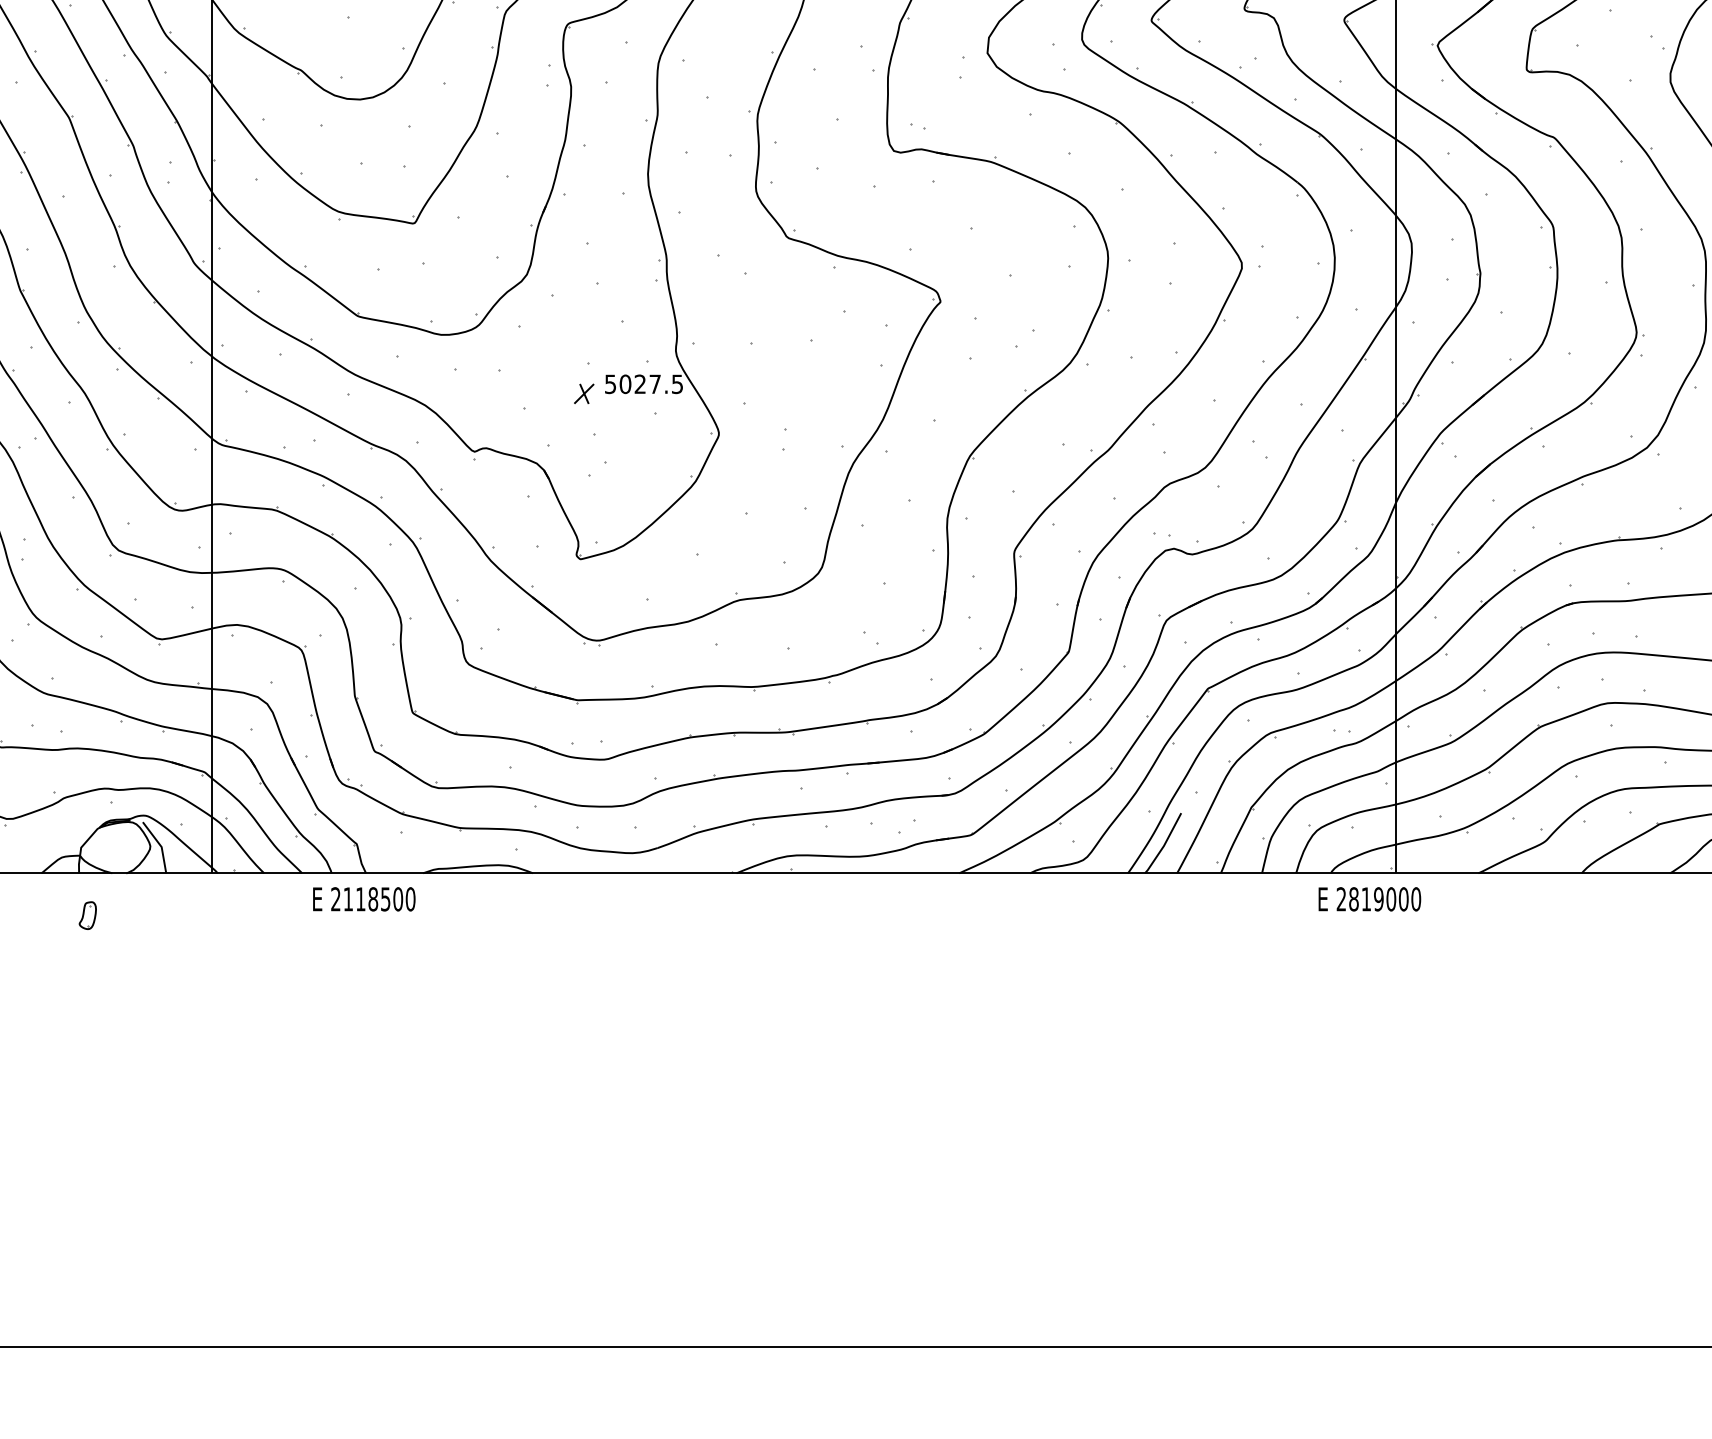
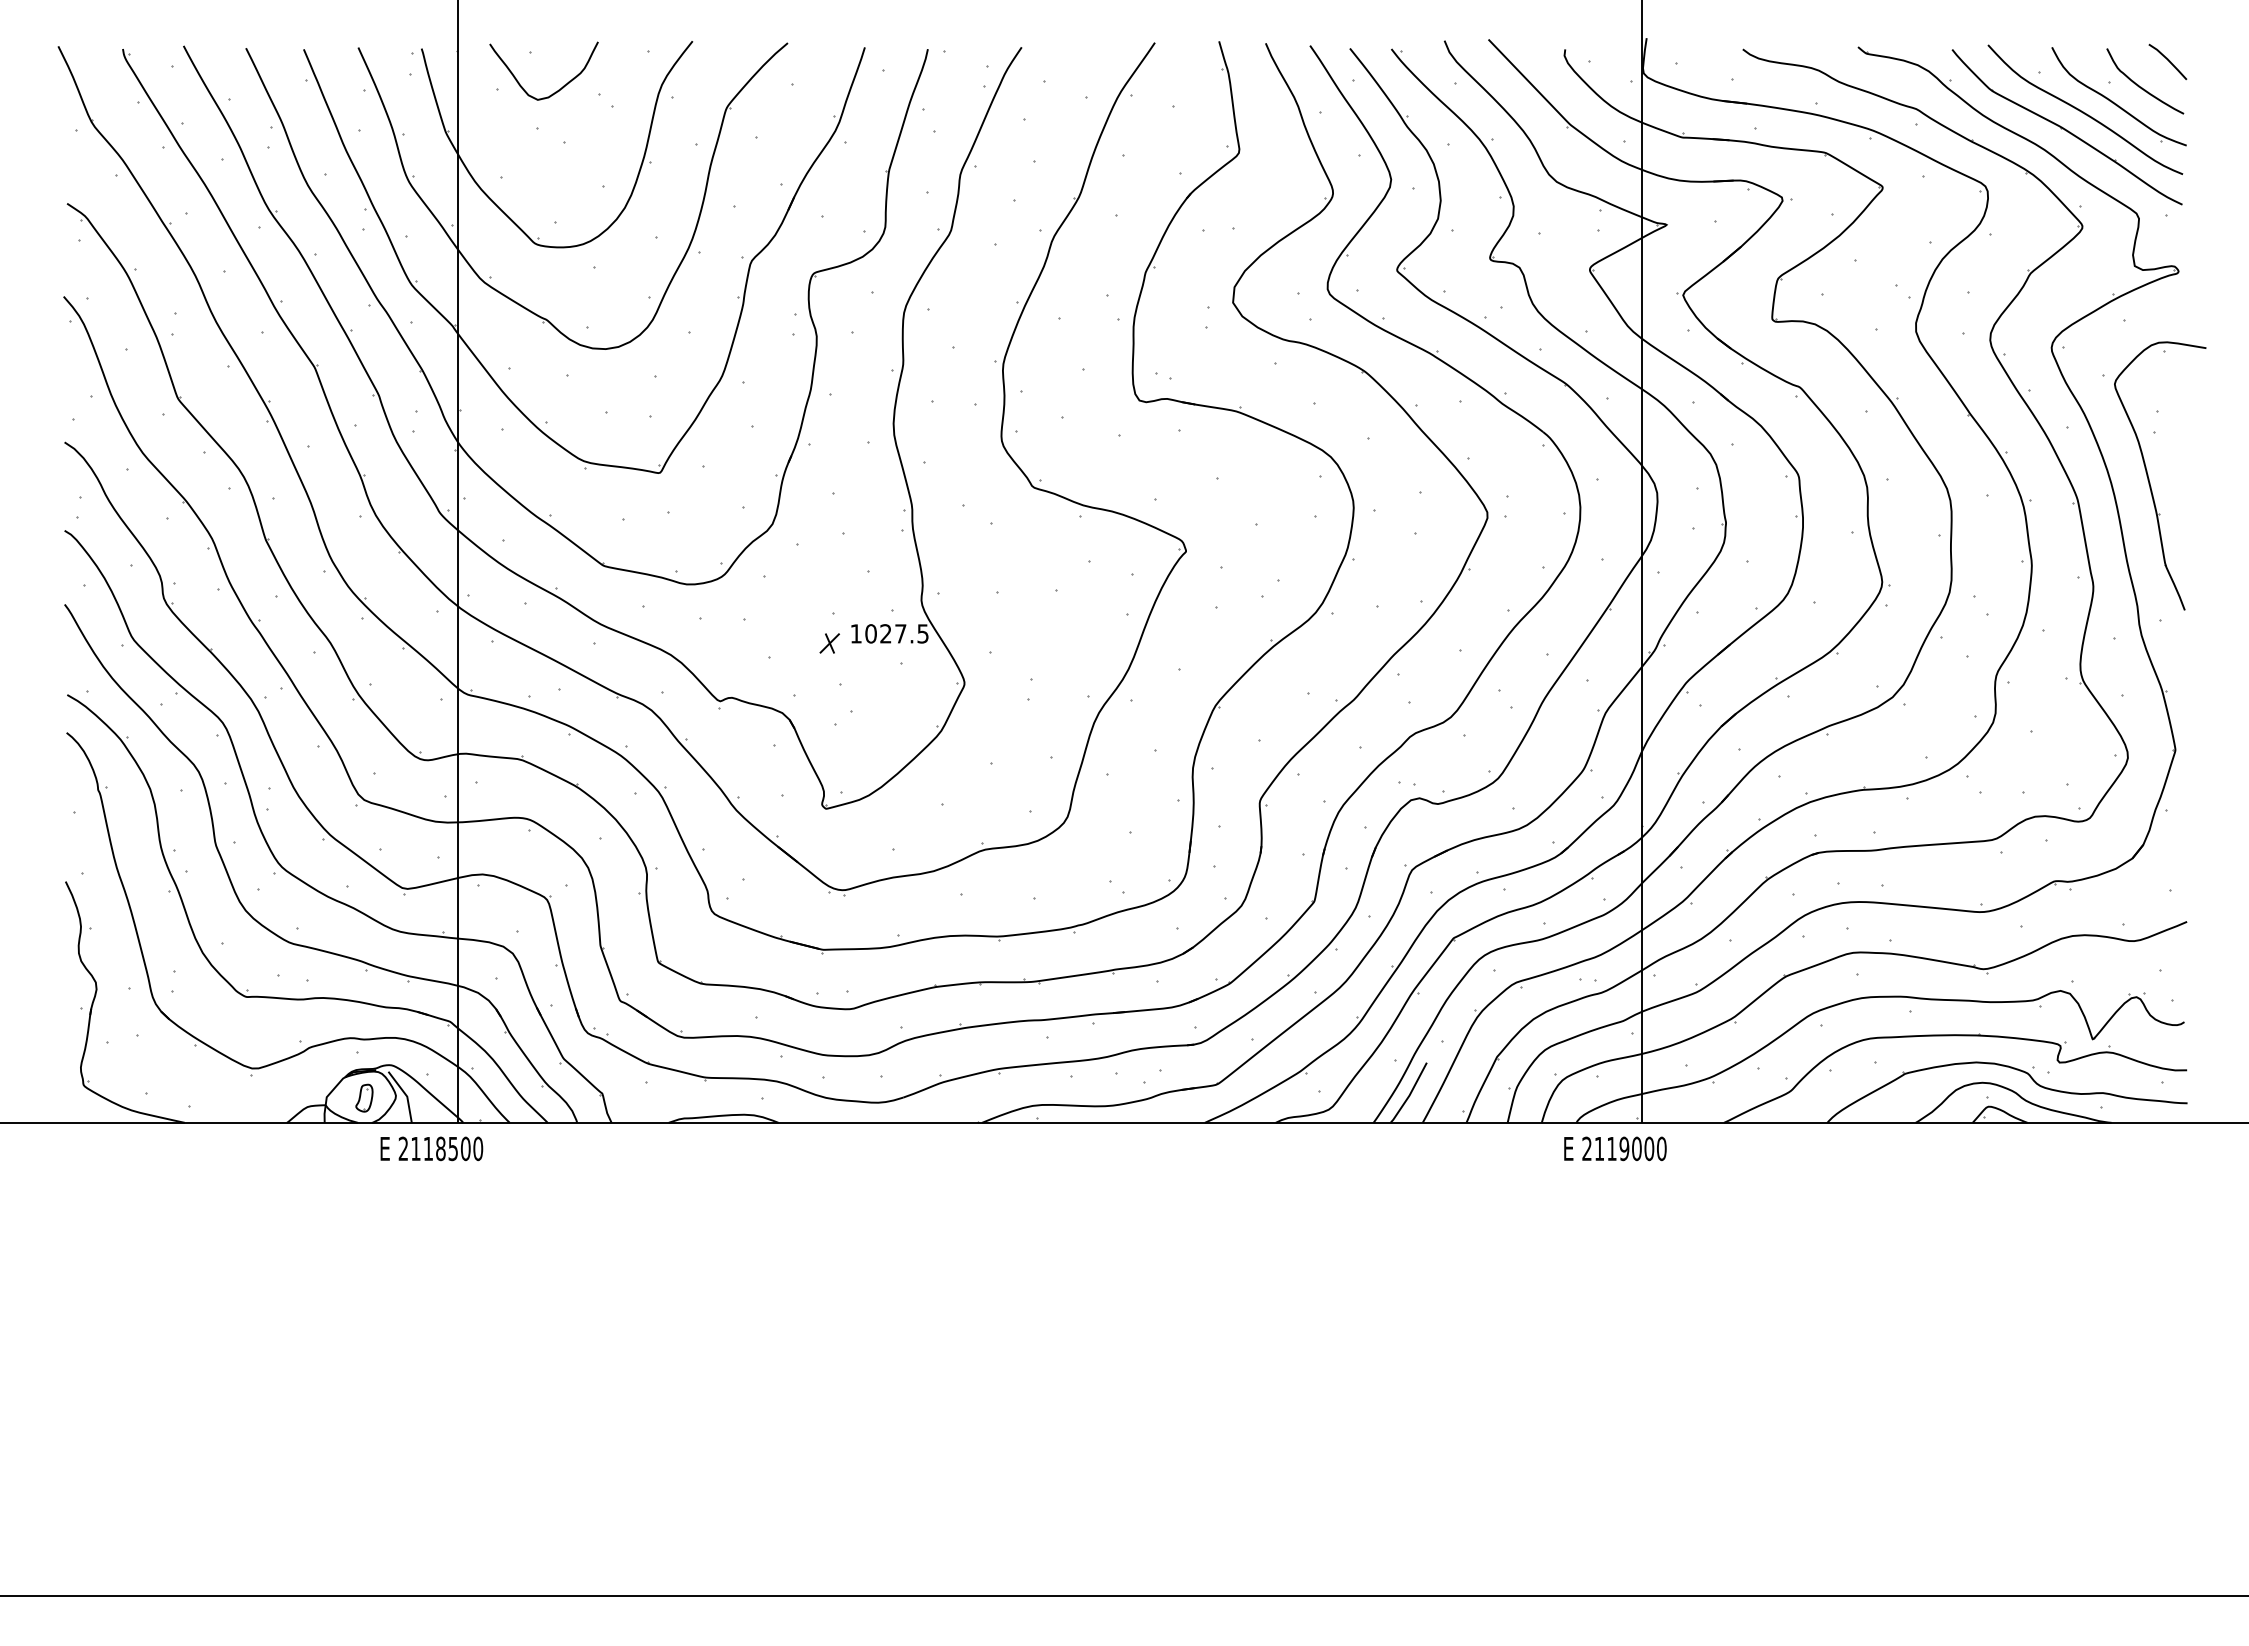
text: (609, 383) -> (855, 633), 5027.5 -> 1027.5
text: (363, 898) -> (431, 1148), moved
text: (1353, 898) -> (1599, 1148), 2819000 -> 2119000
part: (87, 914) -> (364, 1097), moved

